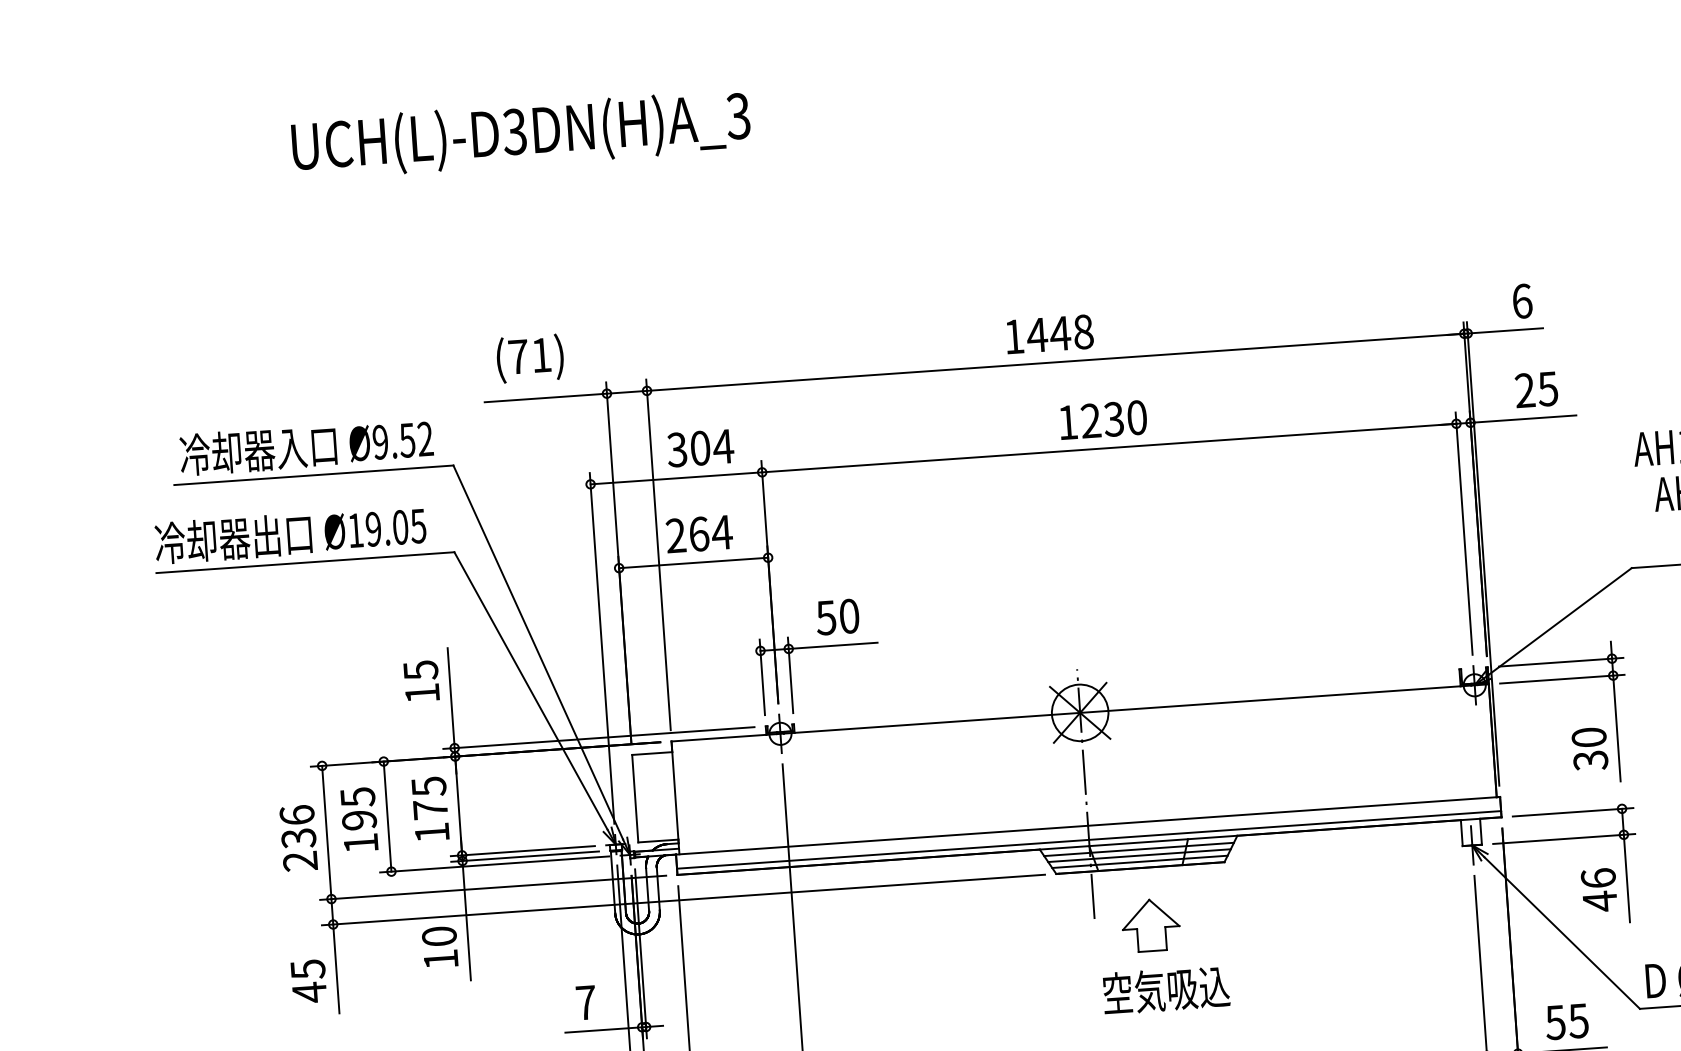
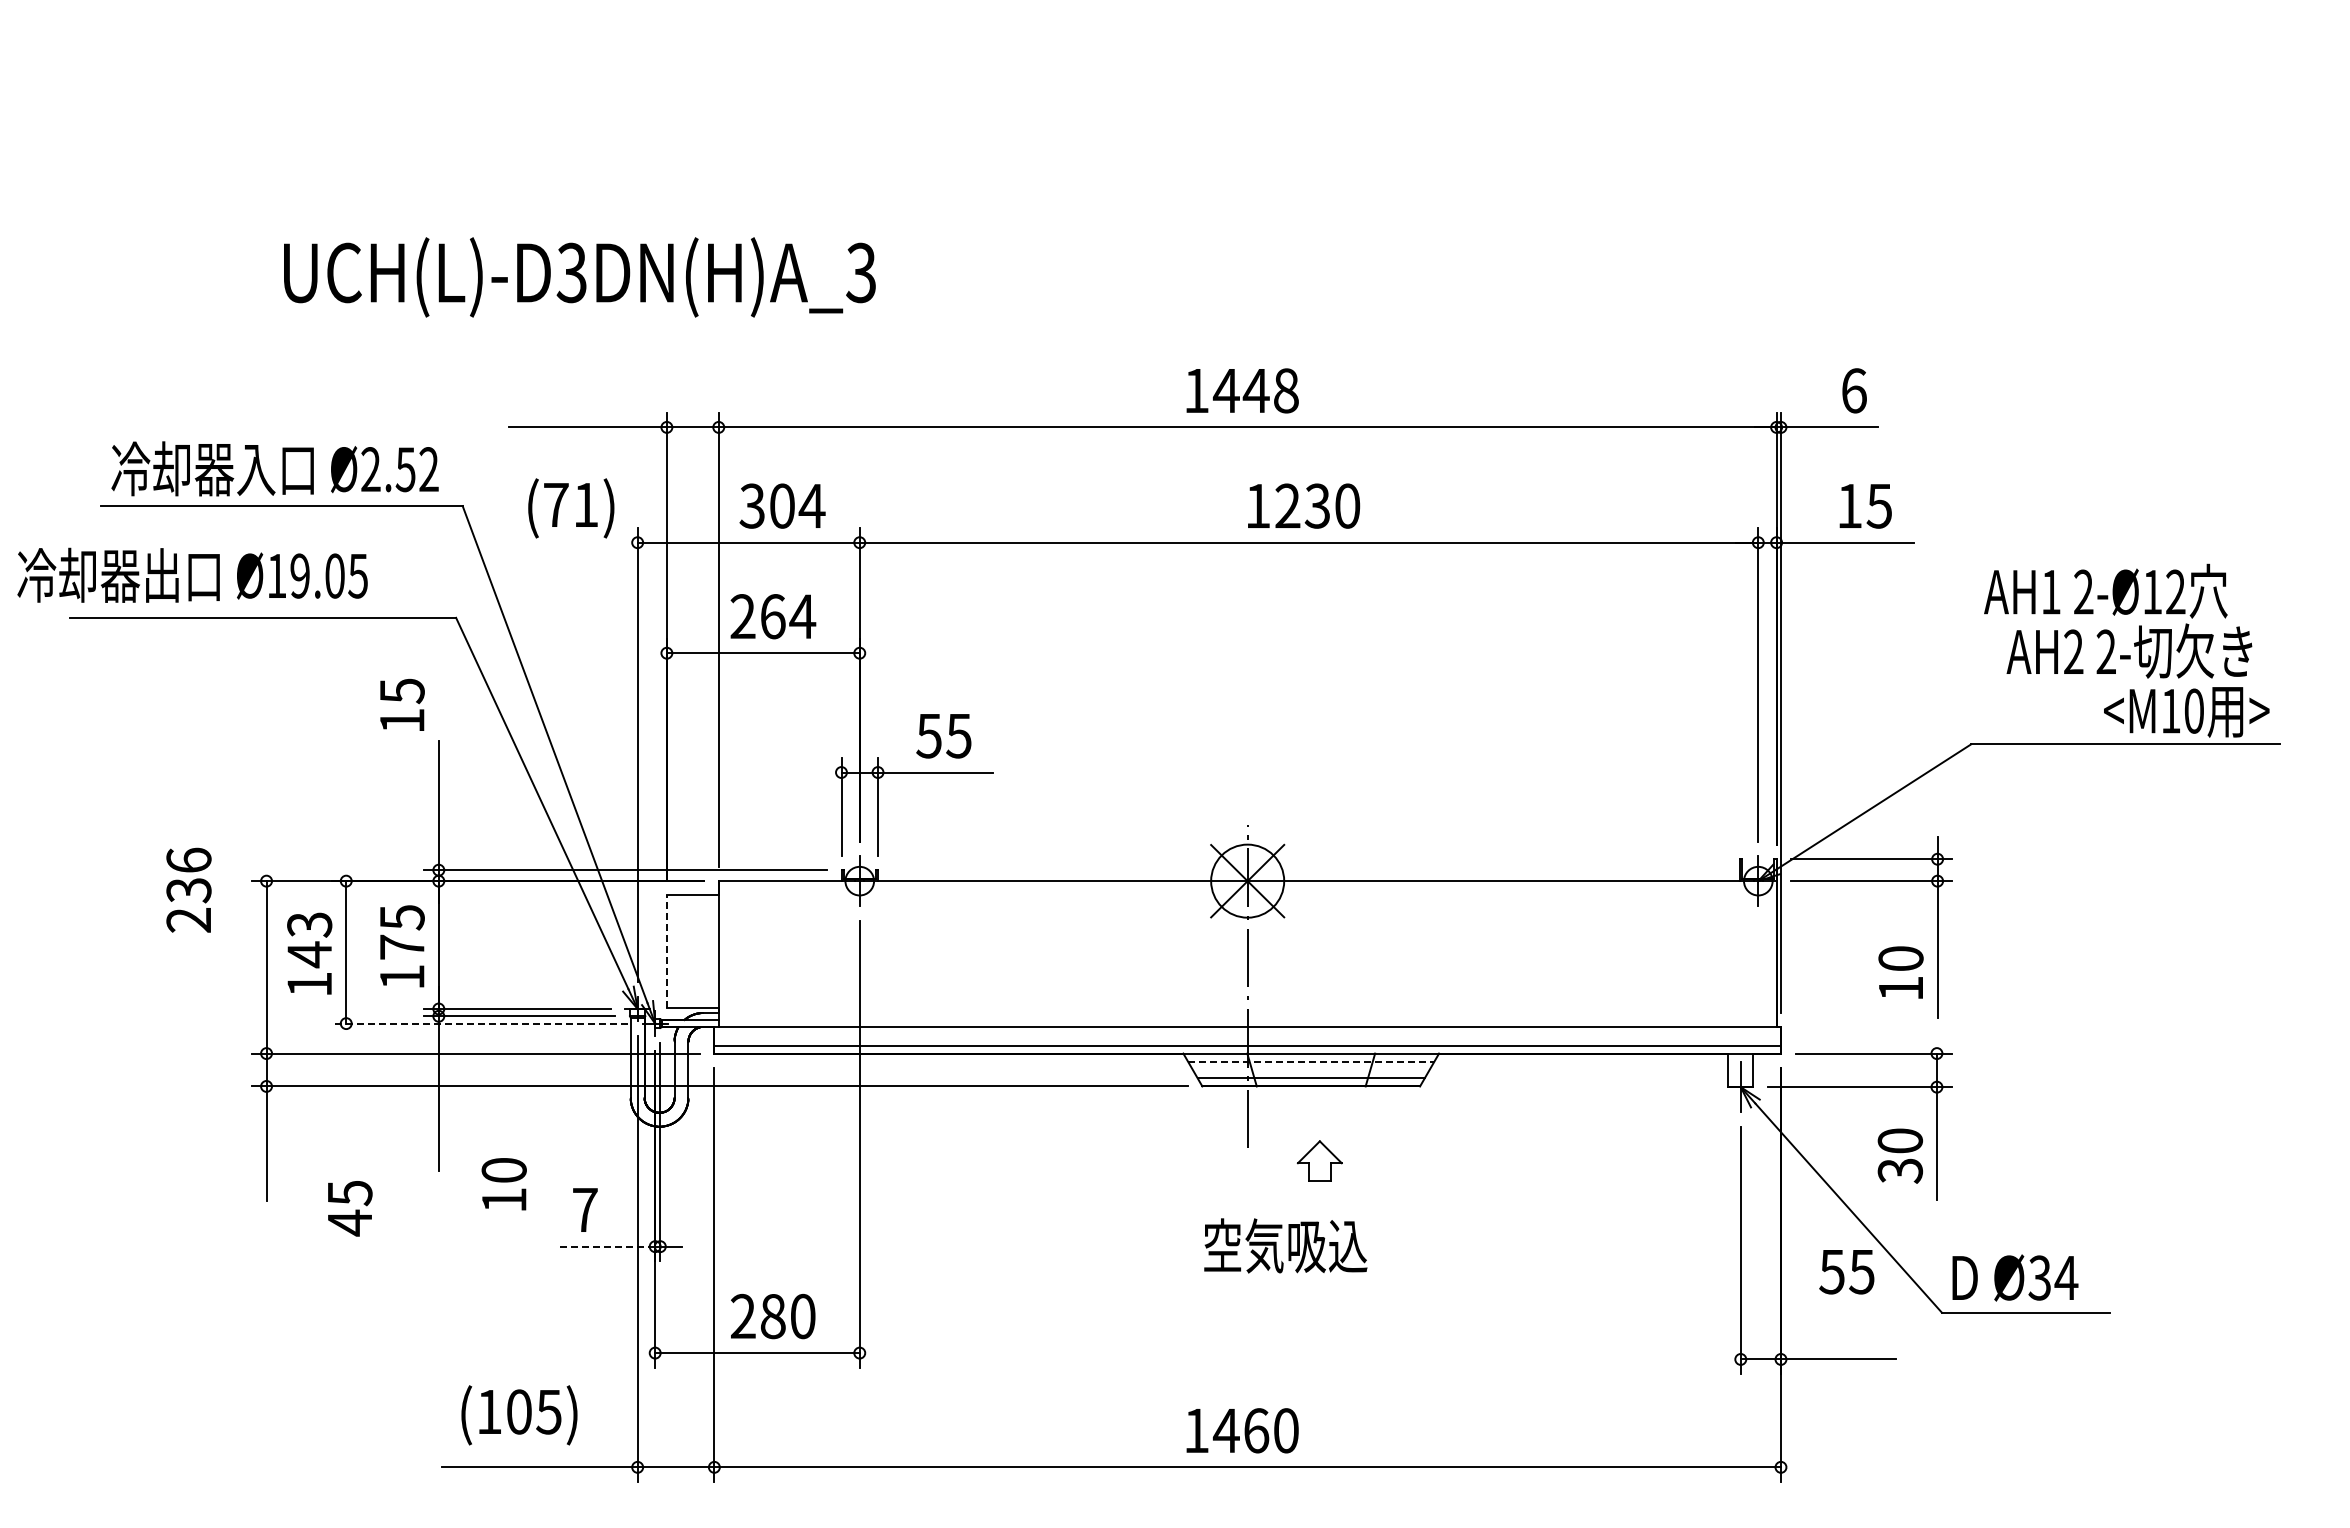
text: (521, 135) -> (579, 277), moved
text: (530, 358) -> (571, 508), moved
text: (1524, 390) -> (1849, 505), 25 -> 15
text: (380, 442) -> (370, 469), Ø9.52 -> Ø2.52
text: (290, 533) -> (192, 574), moved
text: (848, 615) -> (958, 735), 50 -> 55
text: (421, 680) -> (402, 704), moved
text: (1590, 760) -> (1900, 988), 30 -> 10
line: (634, 798) -> (666, 951), solid -> dashed
text: (358, 809) -> (309, 940), 195 -> 143
text: (298, 837) -> (188, 889), moved
line: (1139, 849) -> (1311, 1062), solid -> dashed
line: (1139, 855) -> (1311, 1070), removed
line: (494, 864) -> (479, 1023), solid -> dashed
text: (1599, 890) -> (1900, 1156), 46 -> 30
part: (1150, 924) -> (1319, 1160), size x0.6
text: (439, 947) -> (503, 1184), moved
text: (309, 981) -> (350, 1208), moved
text: (1166, 989) -> (1285, 1245), moved
text: (1566, 1022) -> (1846, 1272), moved
line: (603, 1029) -> (605, 1246), solid -> dashed

